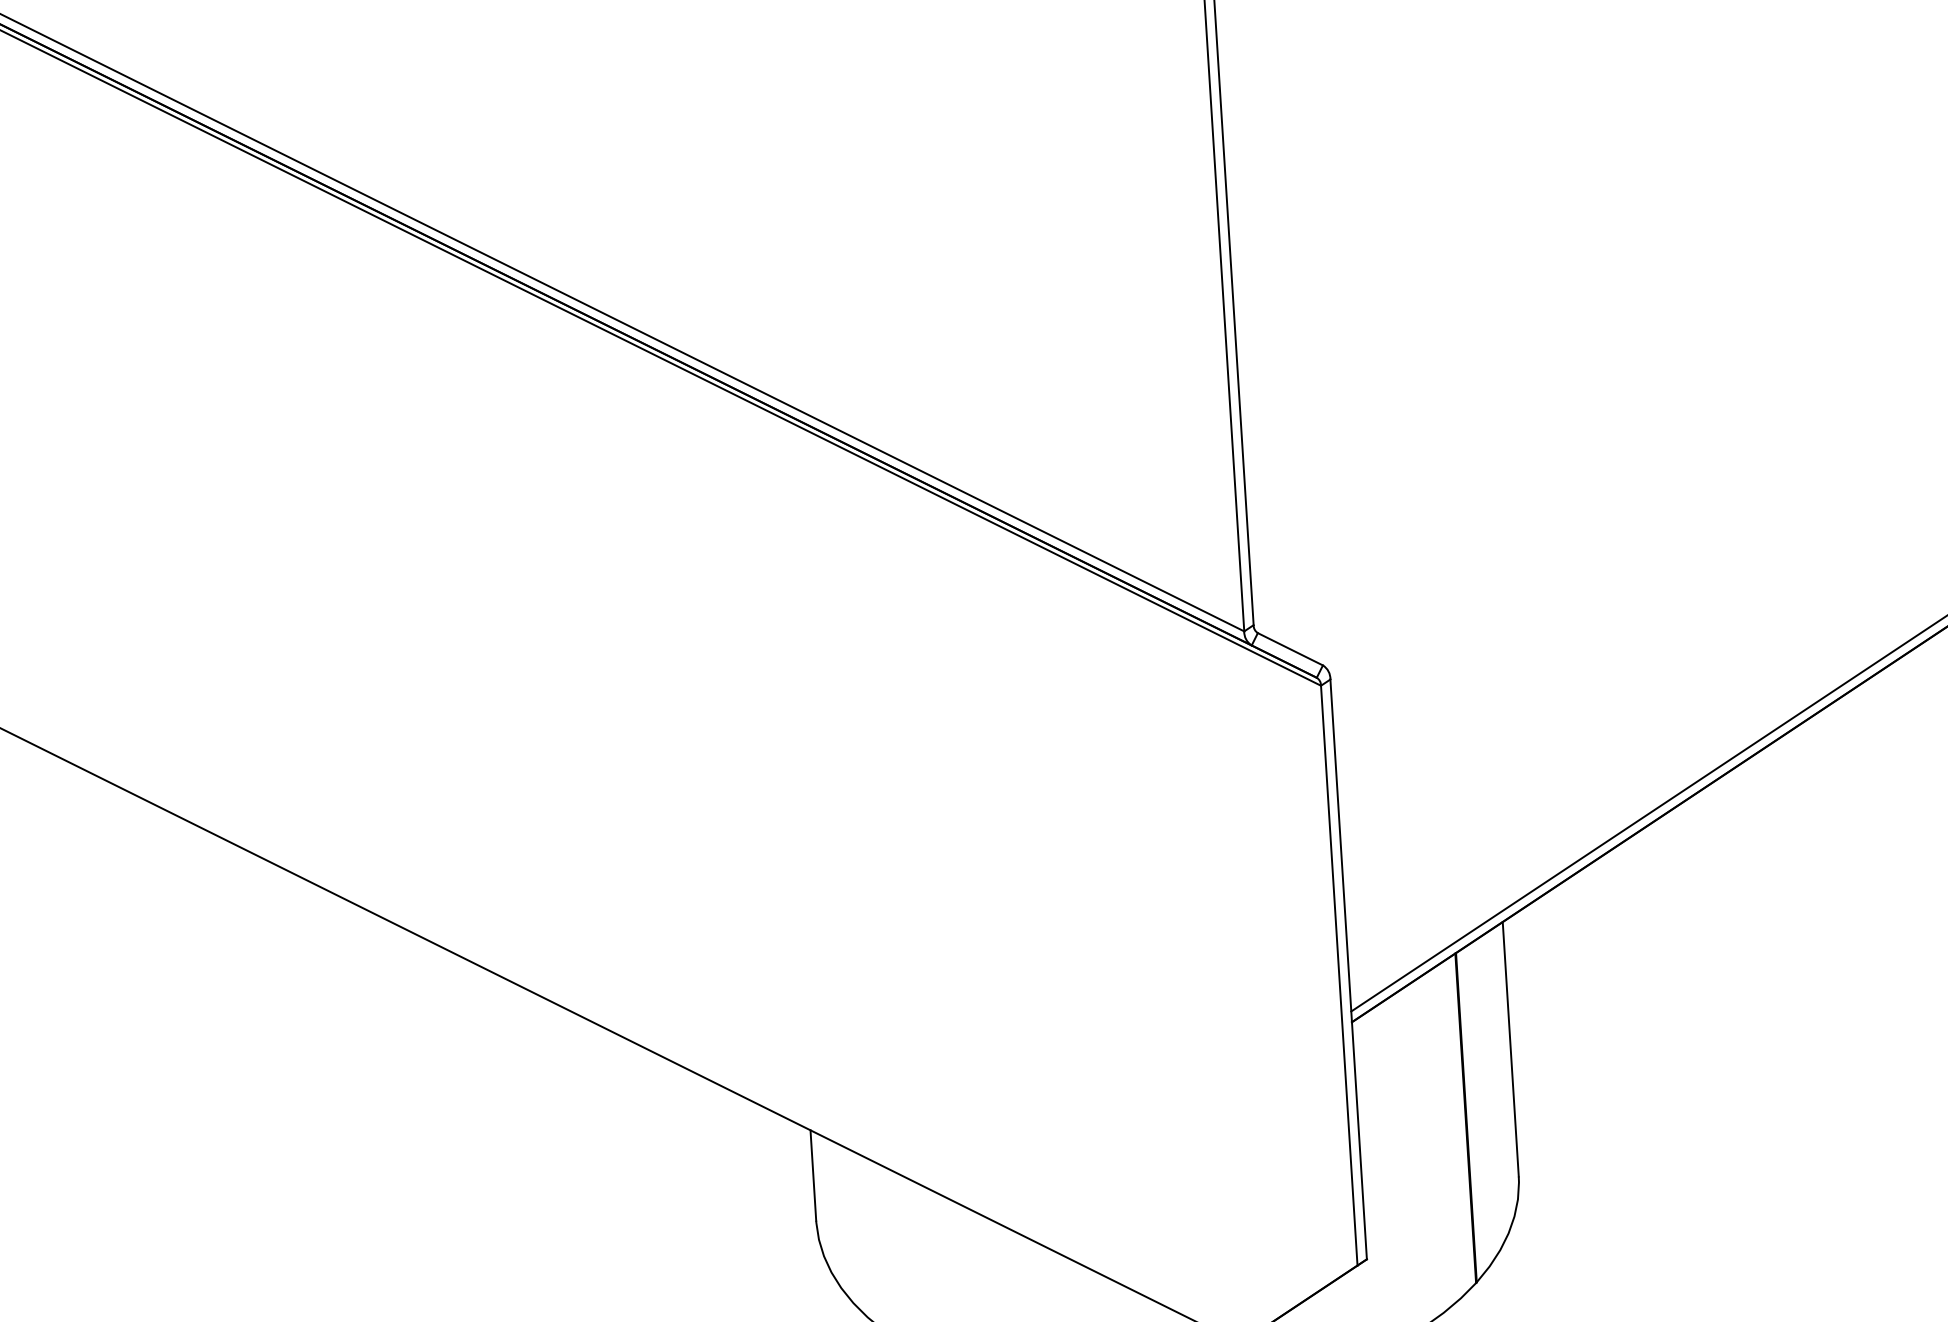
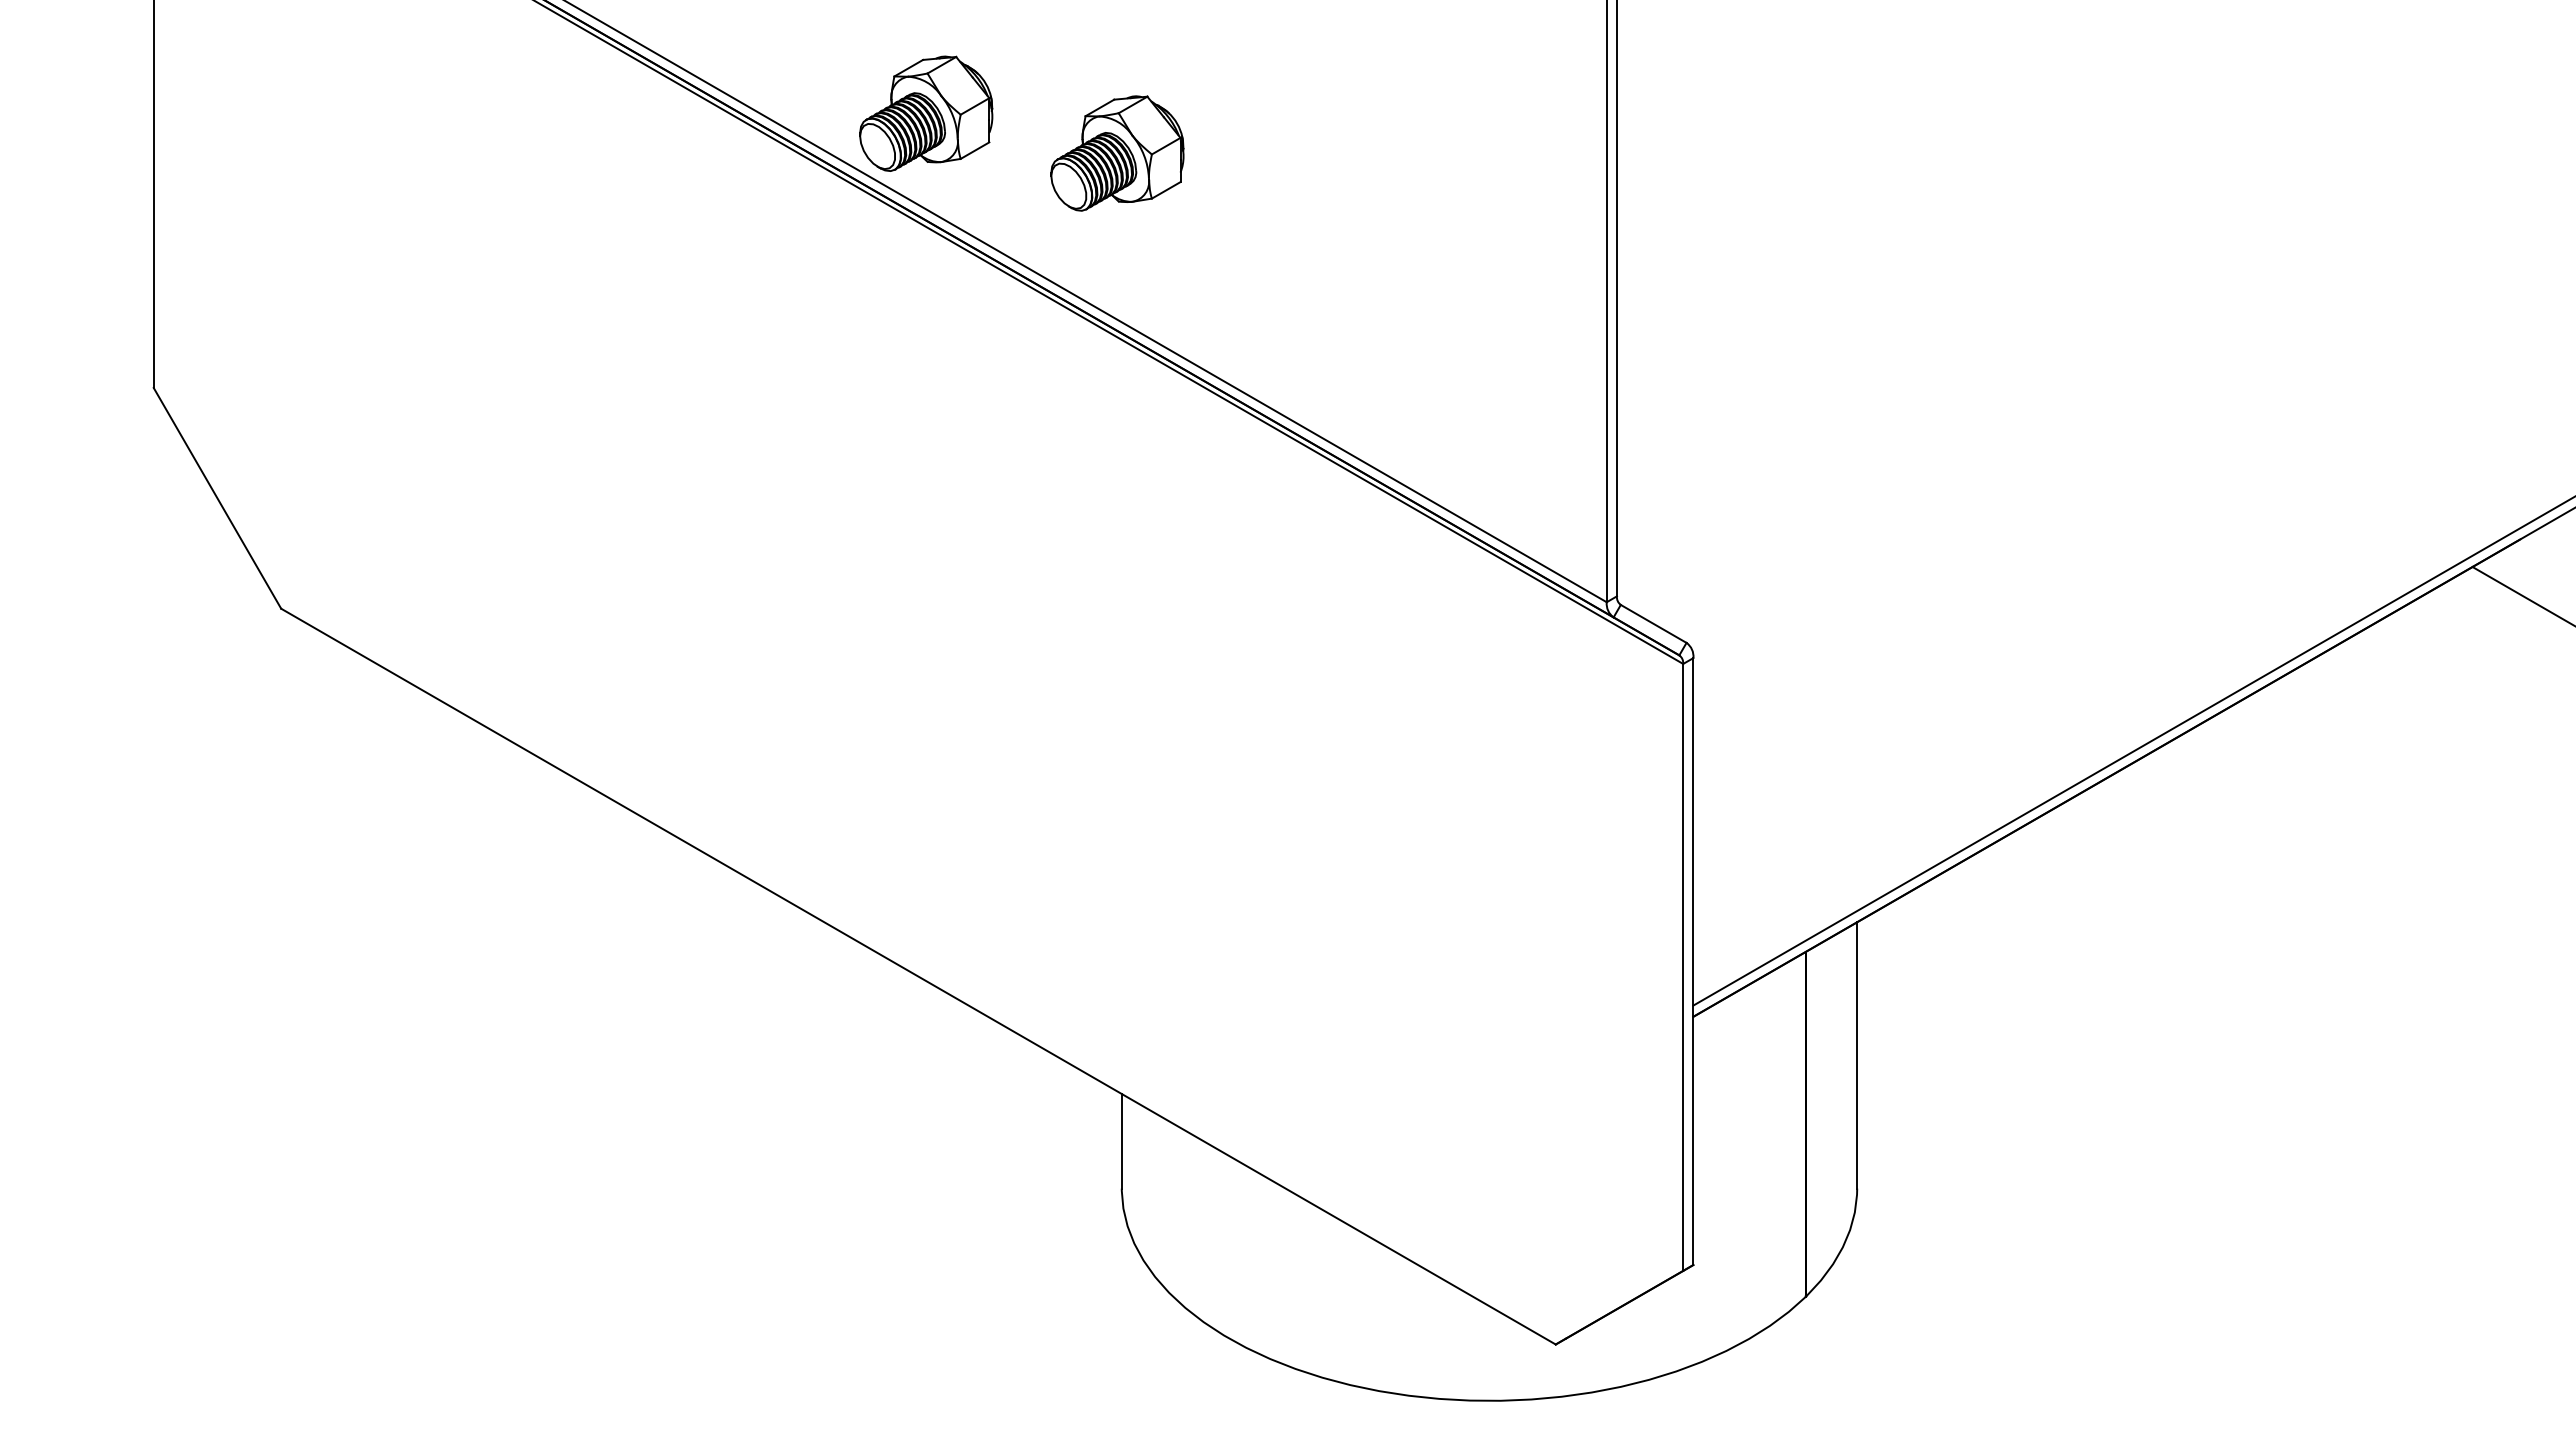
part: (565, 205) -> (926, 113), added
part: (749, 232) -> (1117, 153), added

